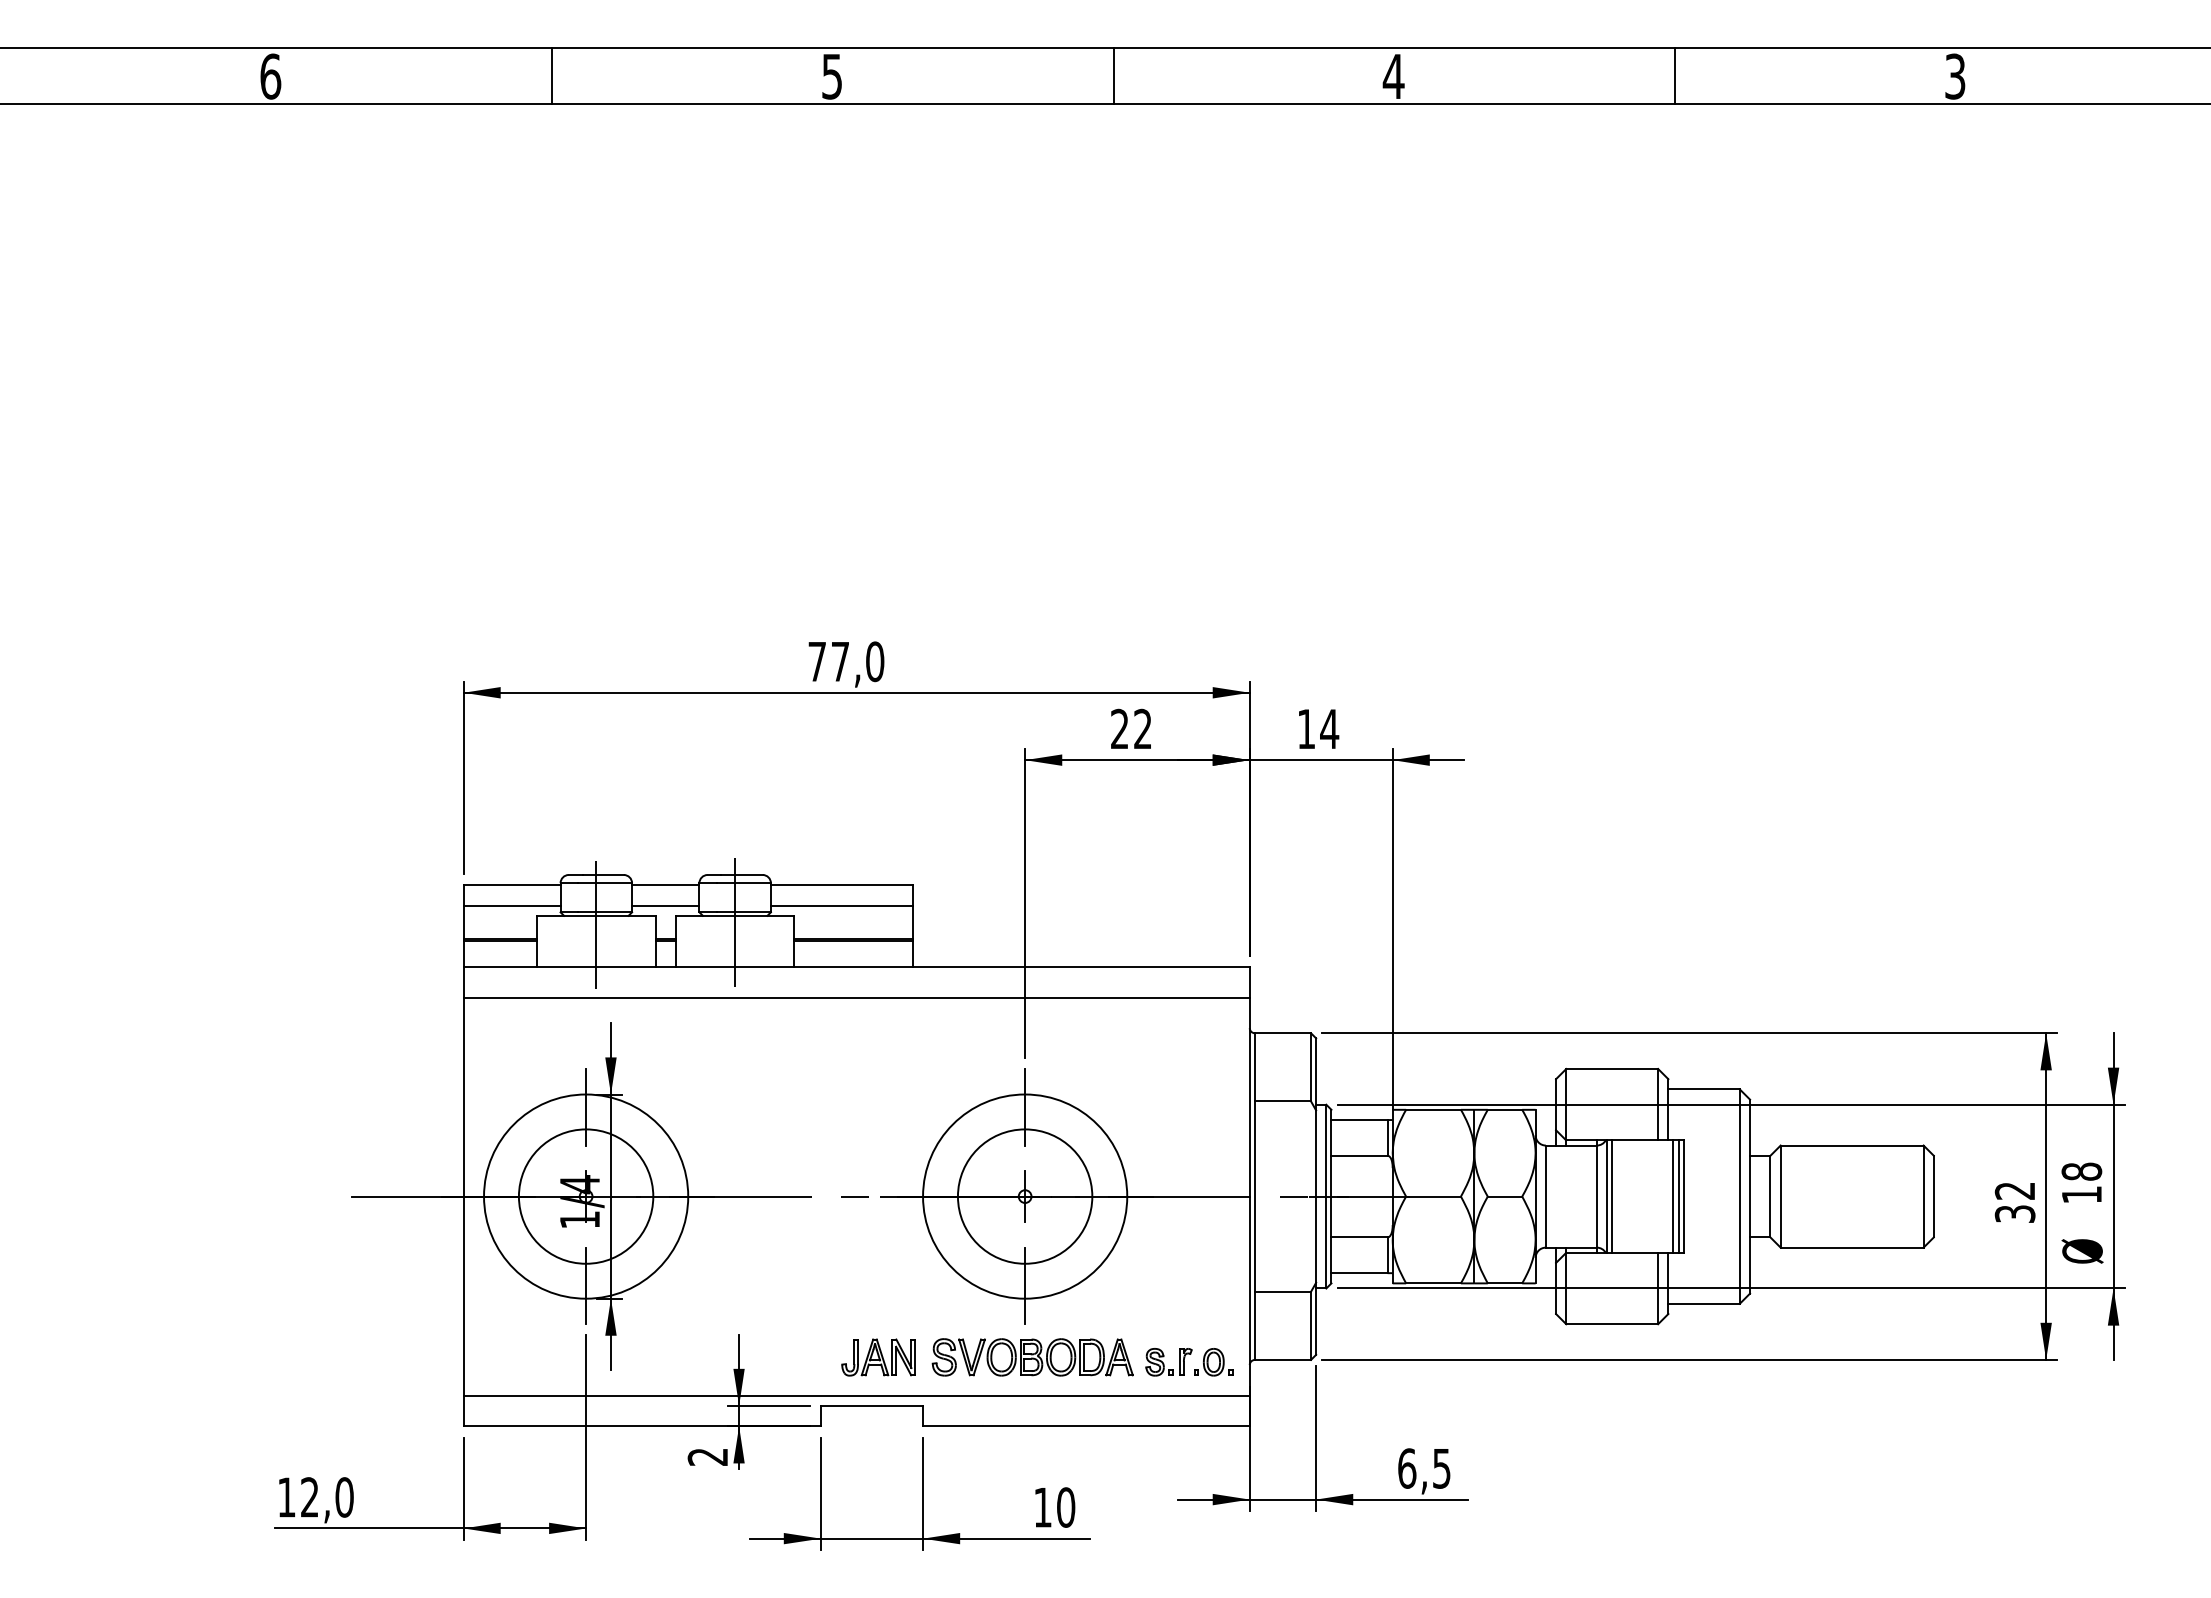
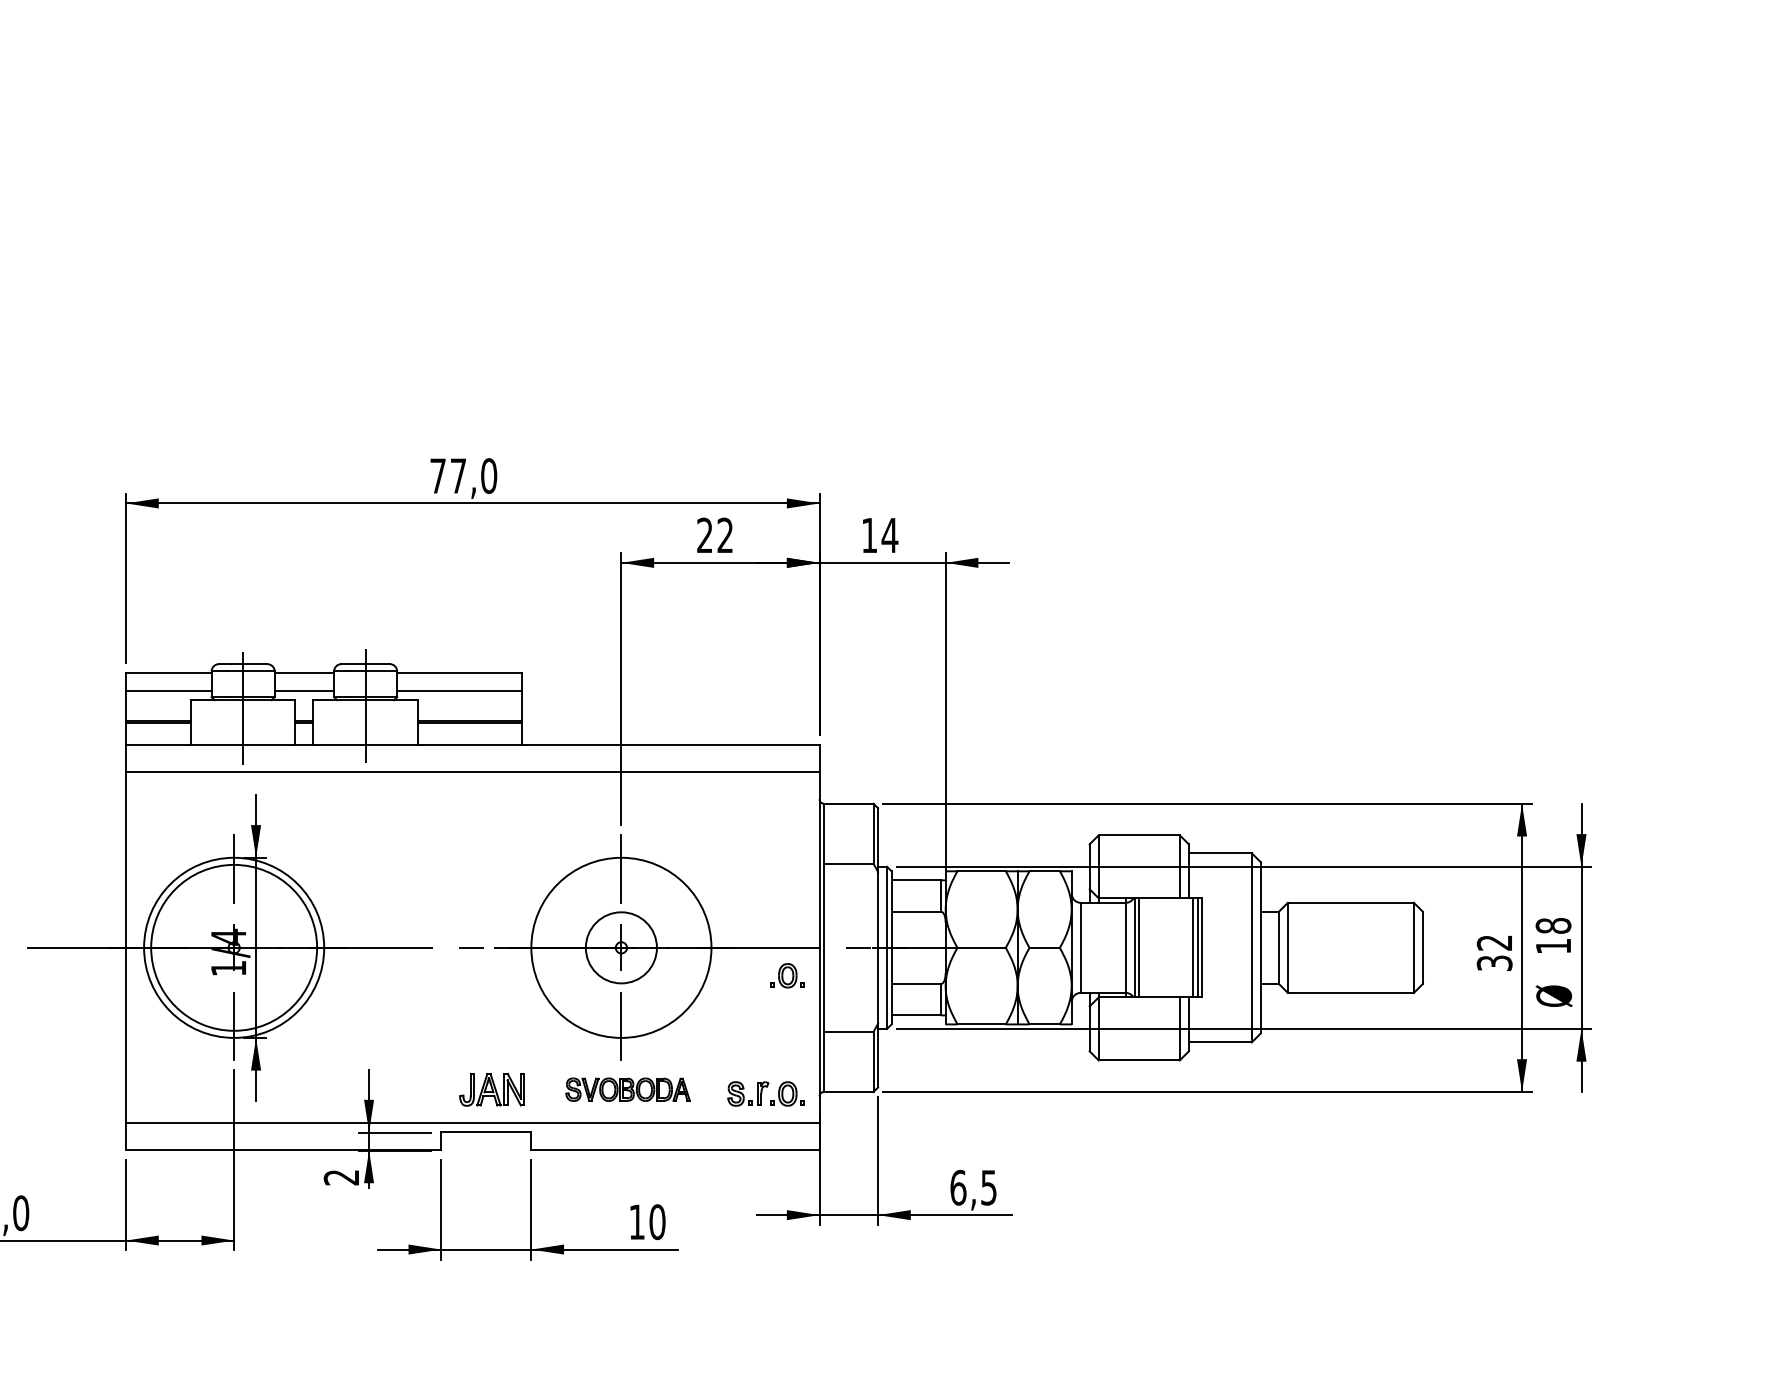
circle: (585, 1196) -> (233, 947), size x1.4
circle: (1024, 1196) -> (620, 947), size x0.6
part: (1213, 1228) -> (787, 975), added
part: (1032, 1357) -> (627, 1089), size x0.7

